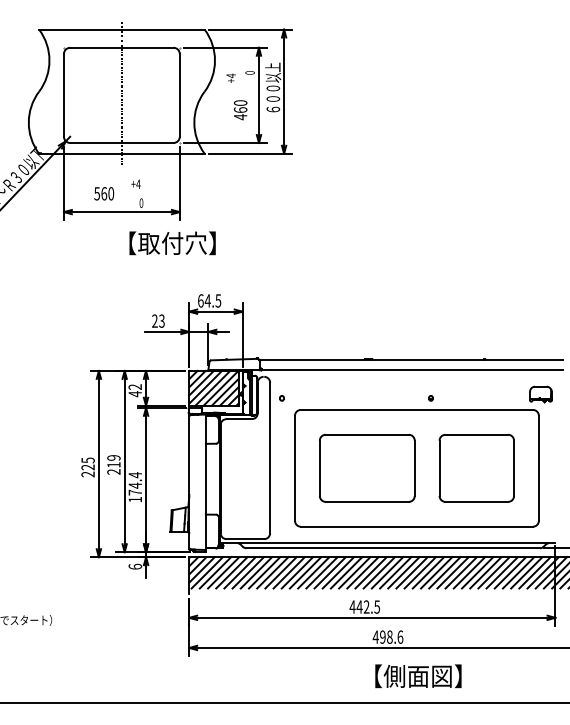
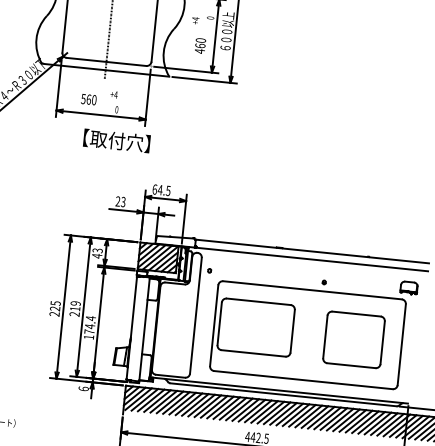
text: (172, 243) -> (116, 141), moved
text: (135, 386) -> (97, 250), 42 -> 43
part: (367, 467) -> (256, 326), moved

